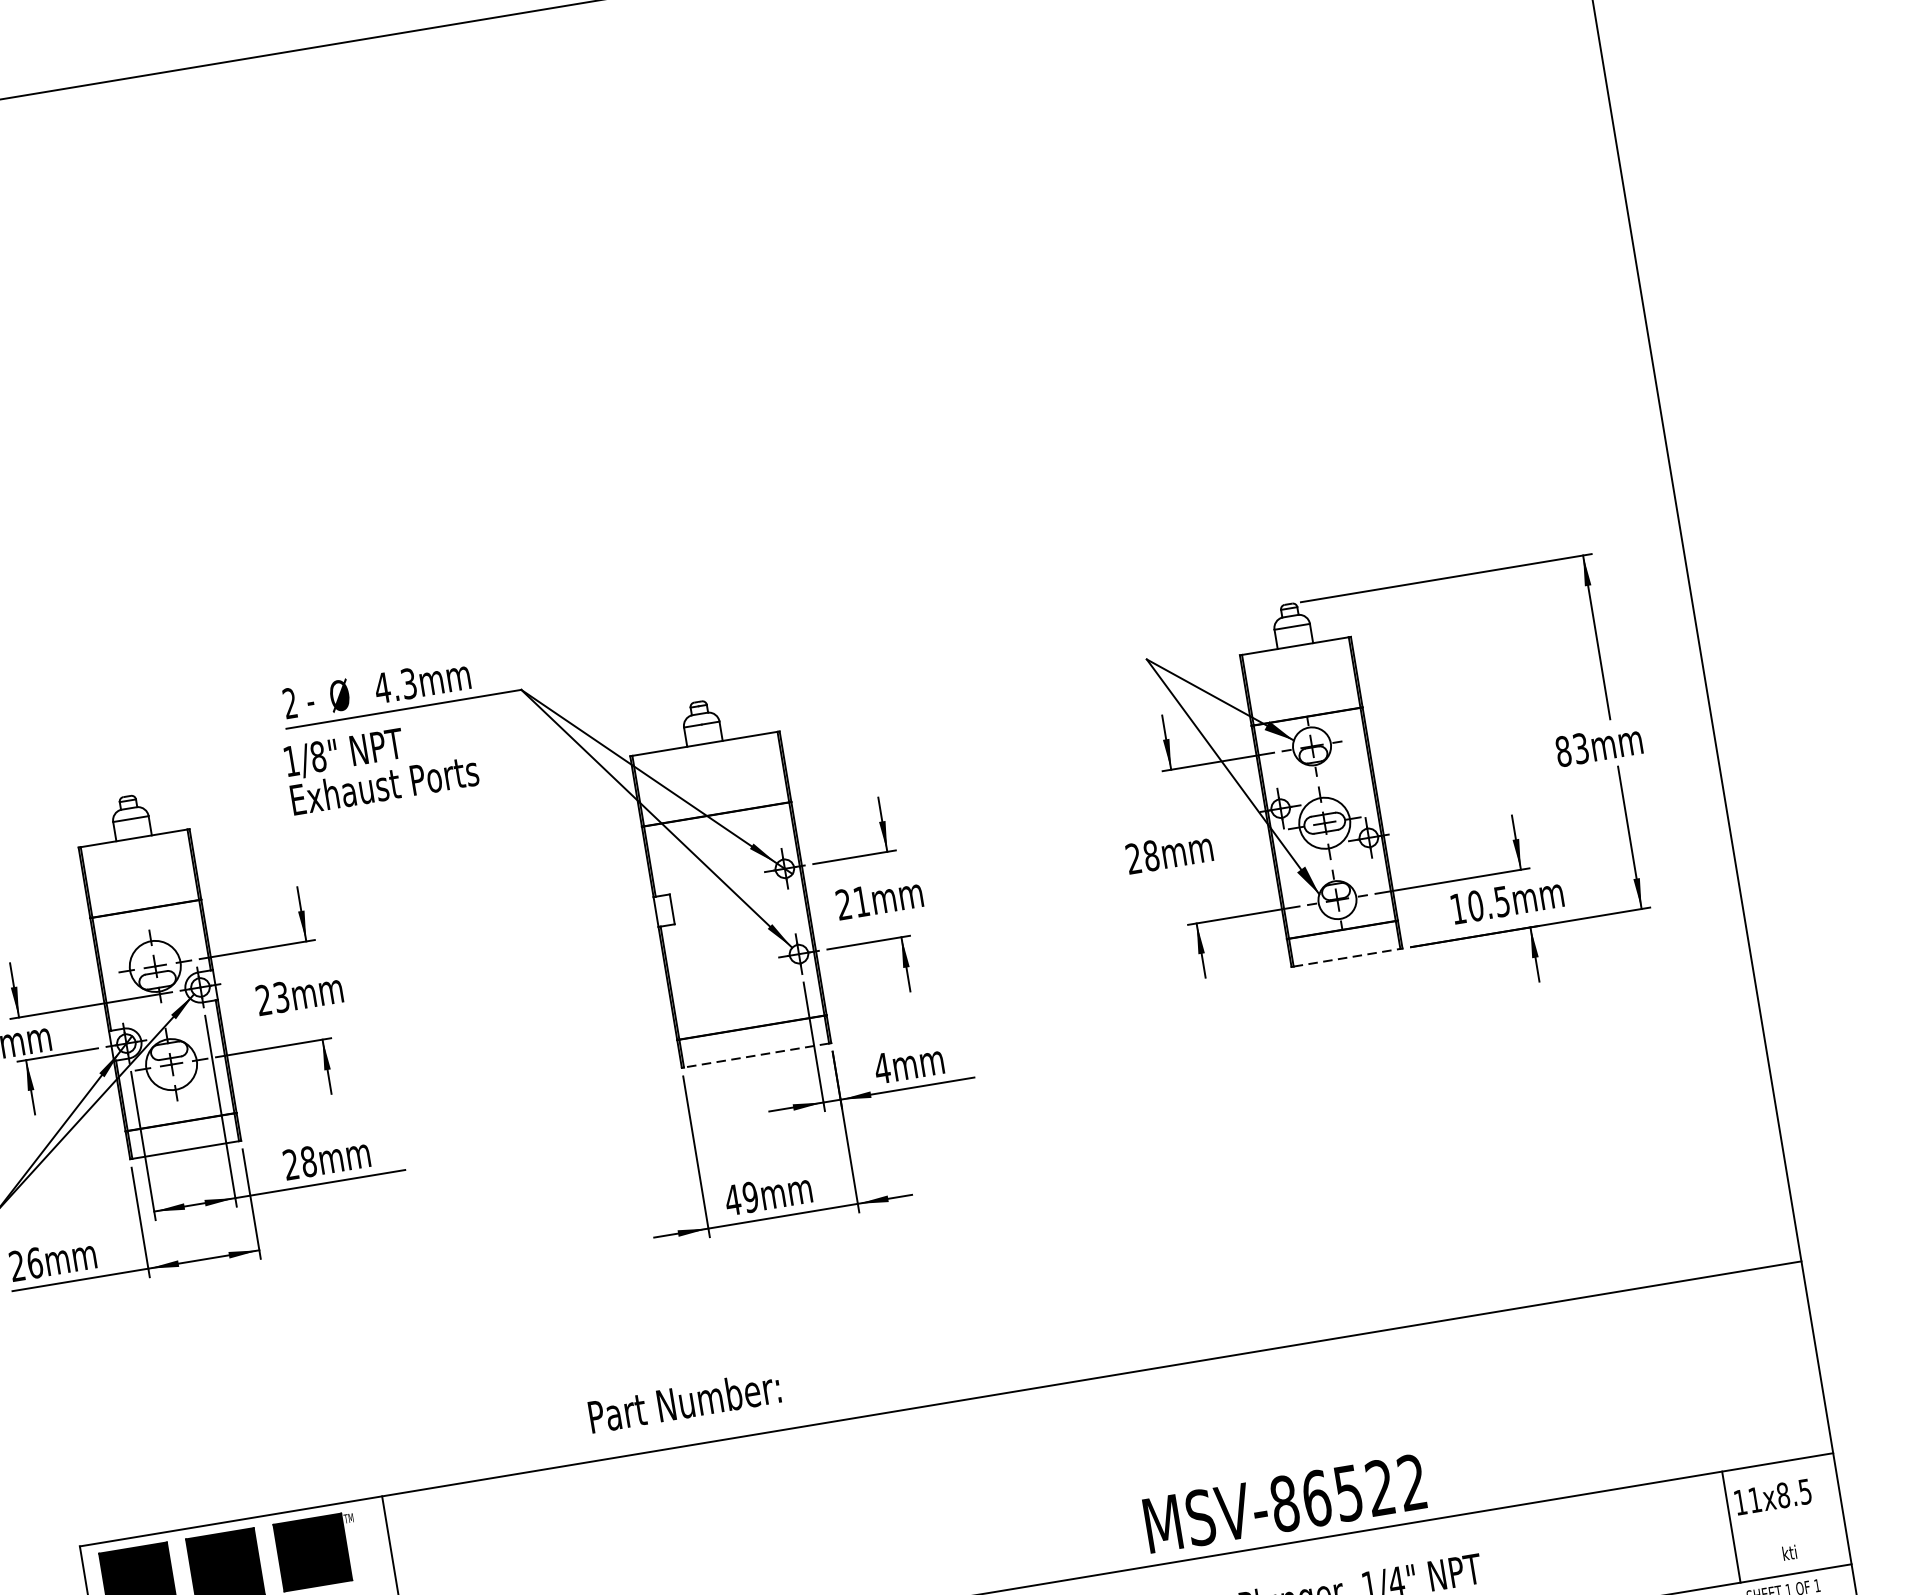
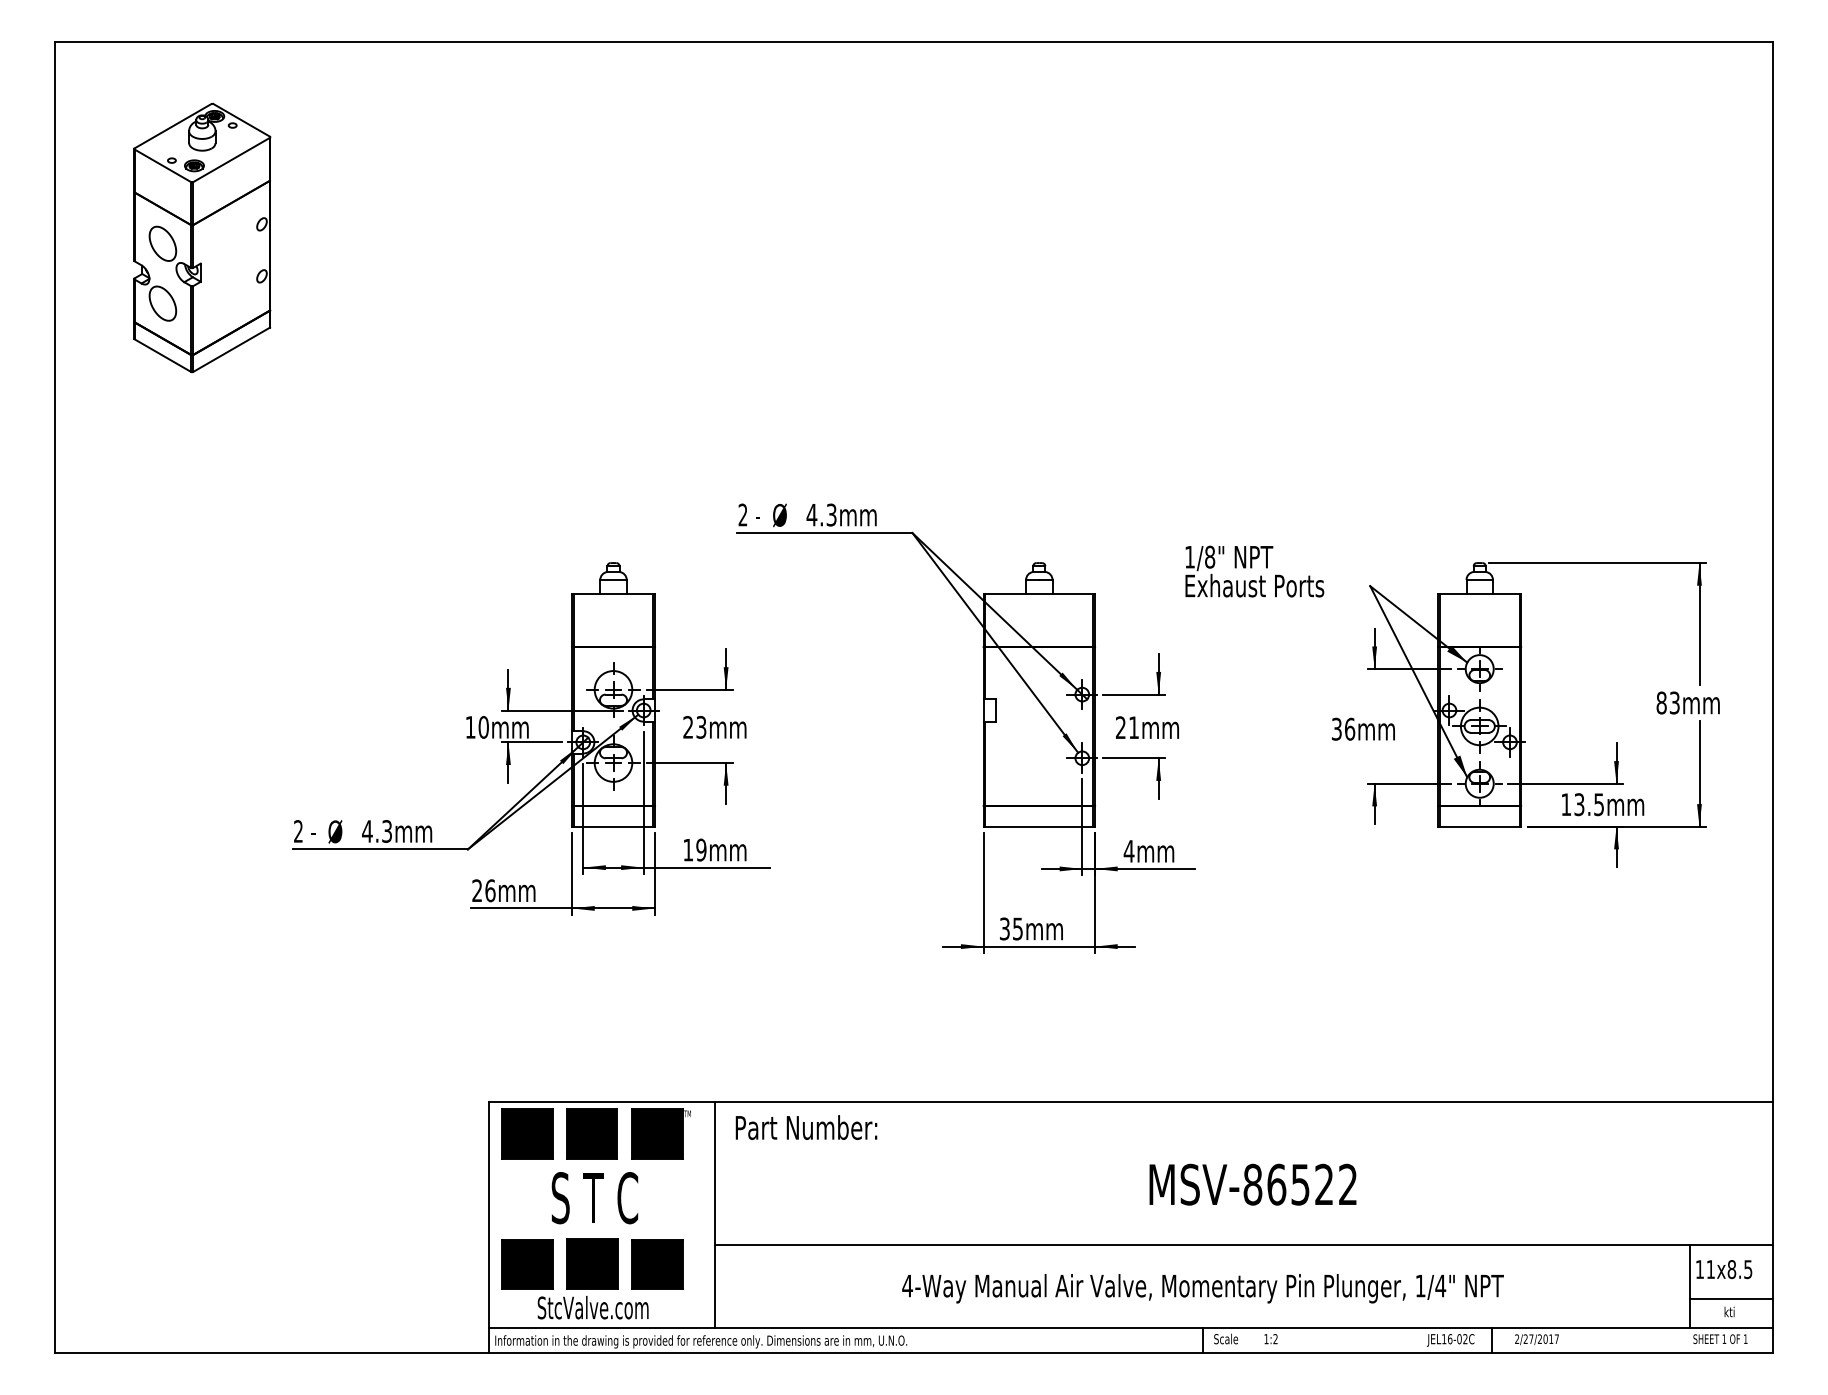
text: (381, 766) -> (1254, 571), moved
text: (1142, 856) -> (1343, 728), 28mm -> 36mm
text: (1475, 905) -> (1579, 804), 10.5mm -> 13.5mm
line: (1346, 957) -> (1479, 826), dashed -> solid
line: (755, 1055) -> (1038, 826), dashed -> solid
text: (299, 1162) -> (694, 849), 28mm -> 19mm
text: (741, 1198) -> (1011, 928), 49mm -> 35mm
text: (684, 1401) -> (806, 1127), moved
text: (1284, 1503) -> (1252, 1184), moved
line: (1789, 1535) -> (1731, 1299), added

